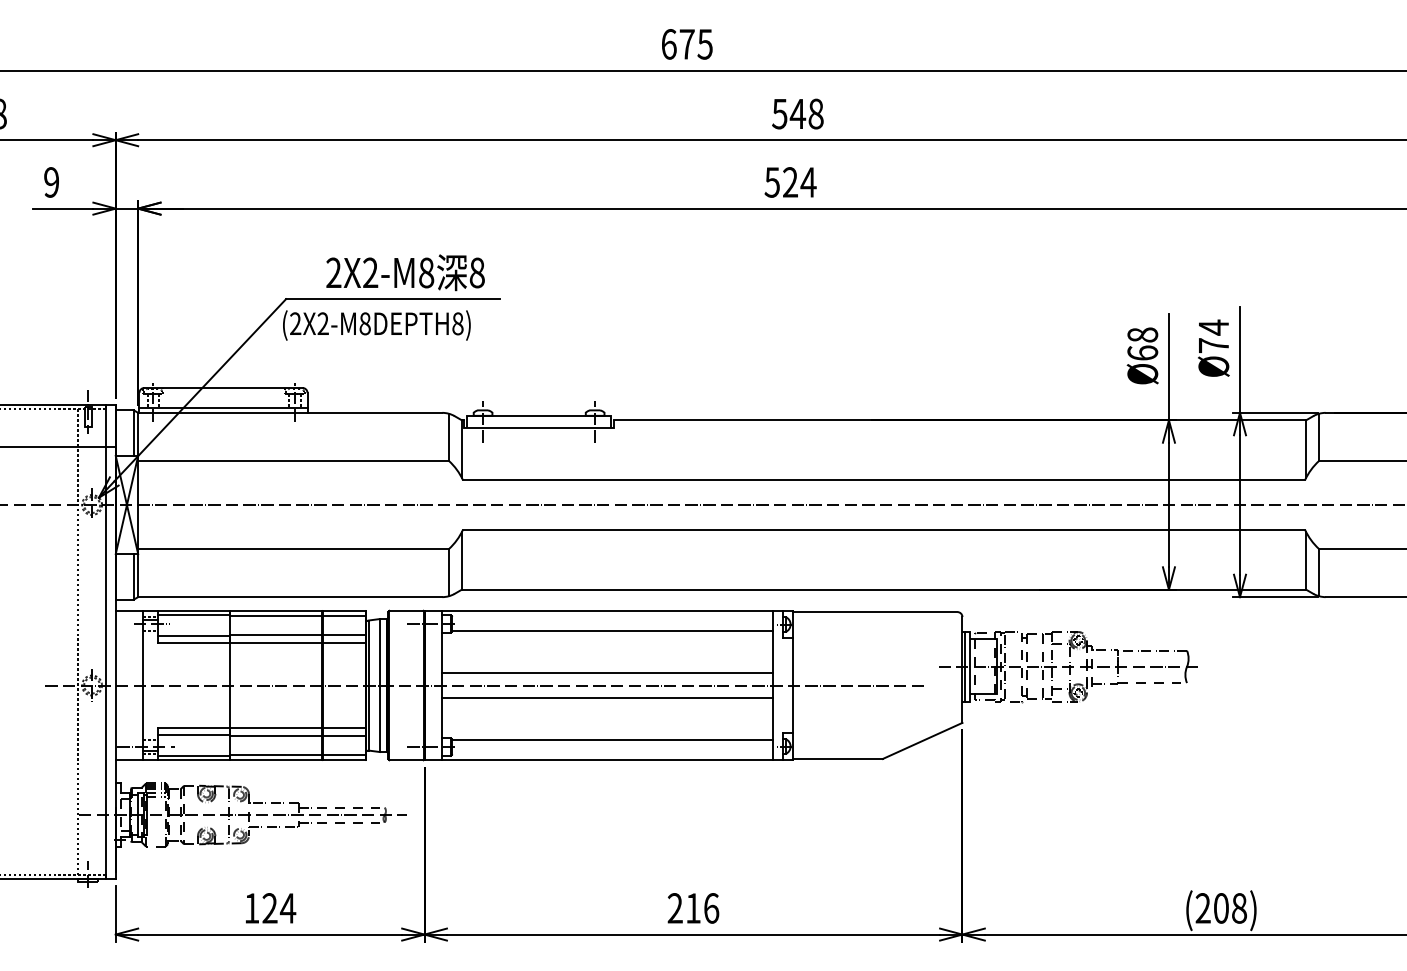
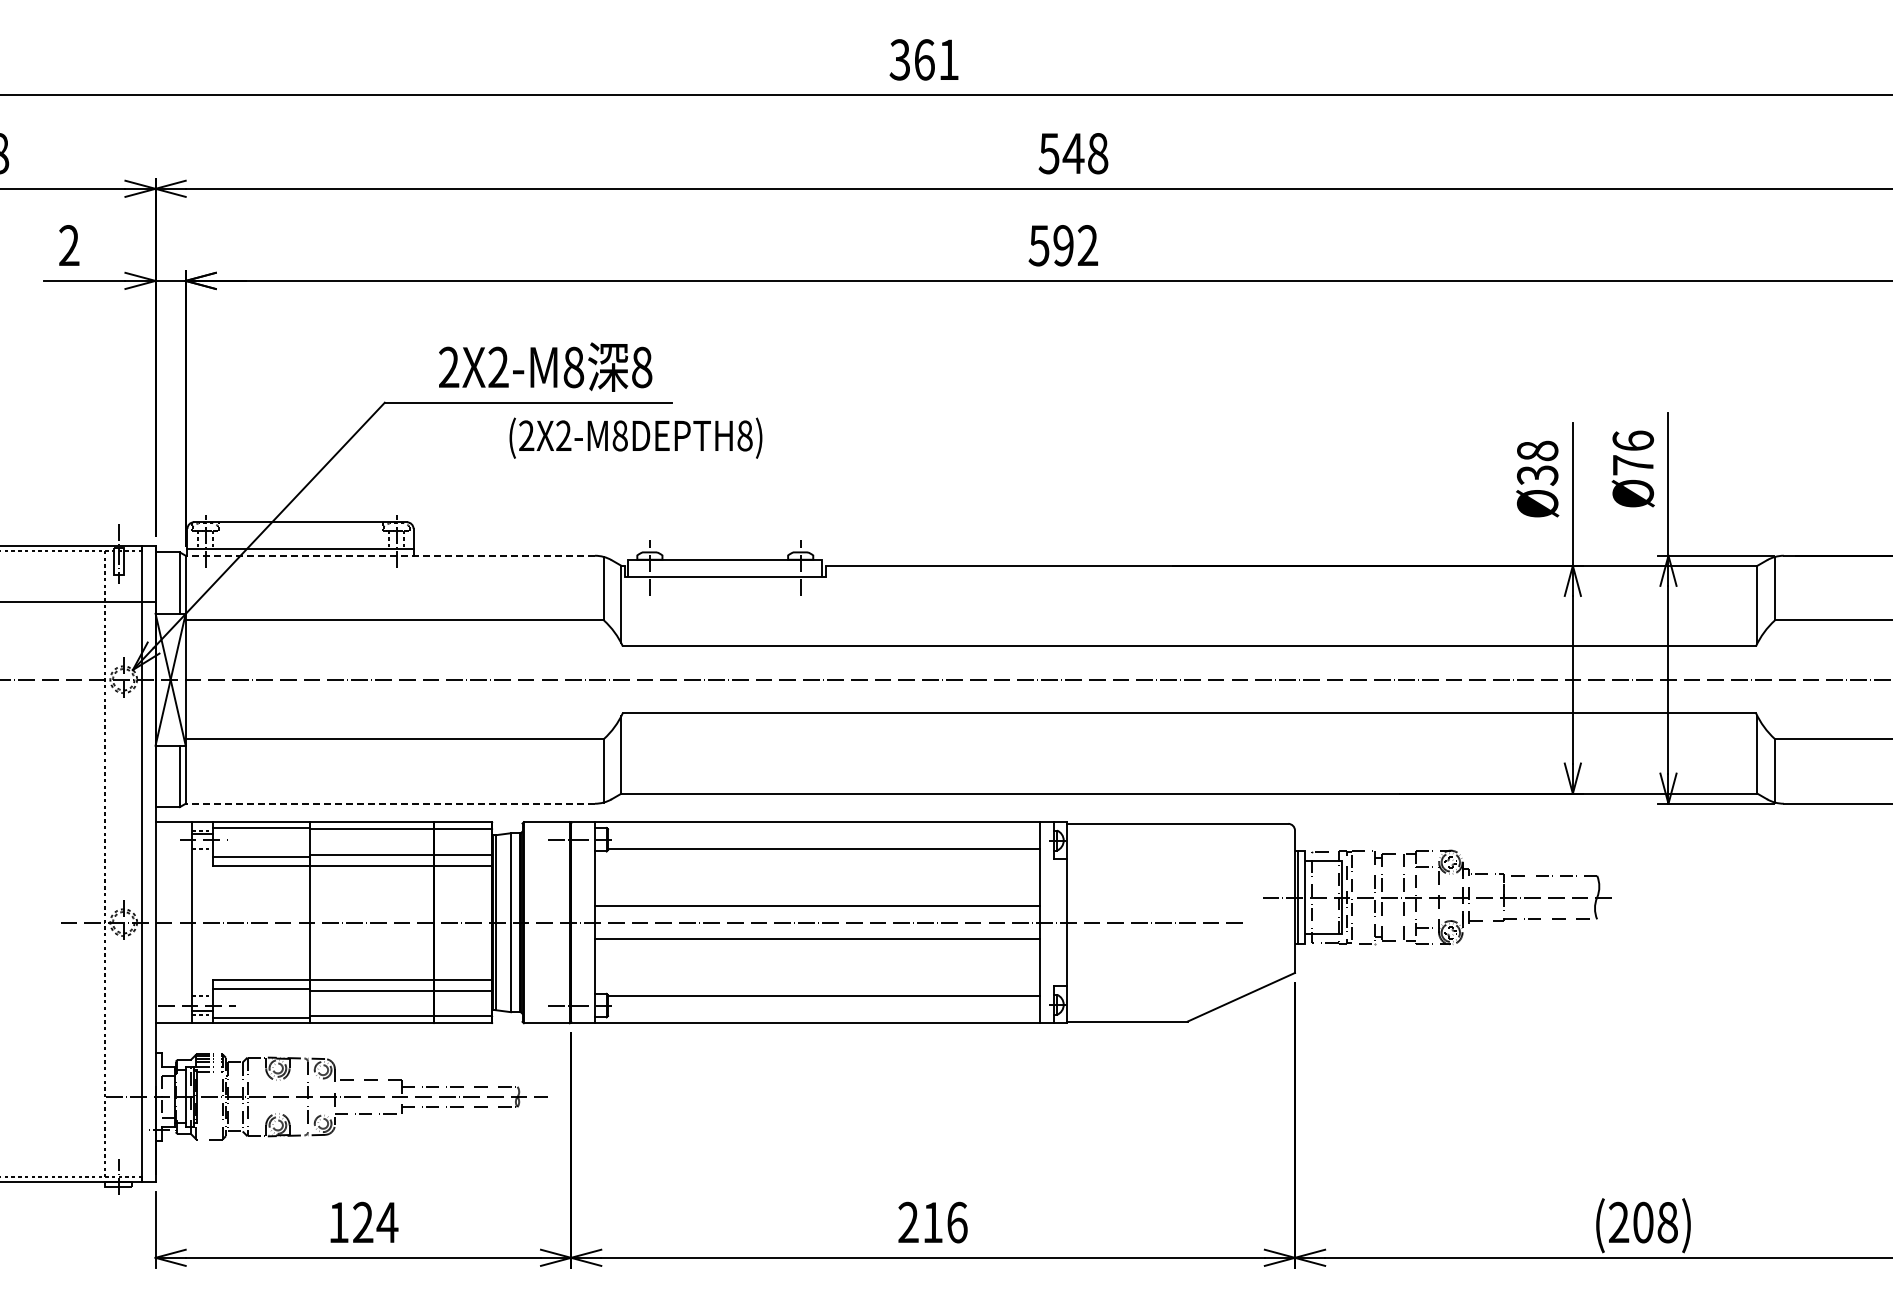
text: (686, 44) -> (923, 59), 675 -> 361
text: (51, 182) -> (69, 245), 9 -> 2
text: (799, 182) -> (1075, 245), 524 -> 592
text: (376, 324) -> (635, 437), moved
text: (1214, 327) -> (1633, 441), Ø74 -> Ø76
text: (1142, 353) -> (1537, 475), Ø68 -> Ø38
line: (290, 412) -> (390, 555), solid -> dashed
line: (290, 596) -> (390, 803), solid -> dashed

